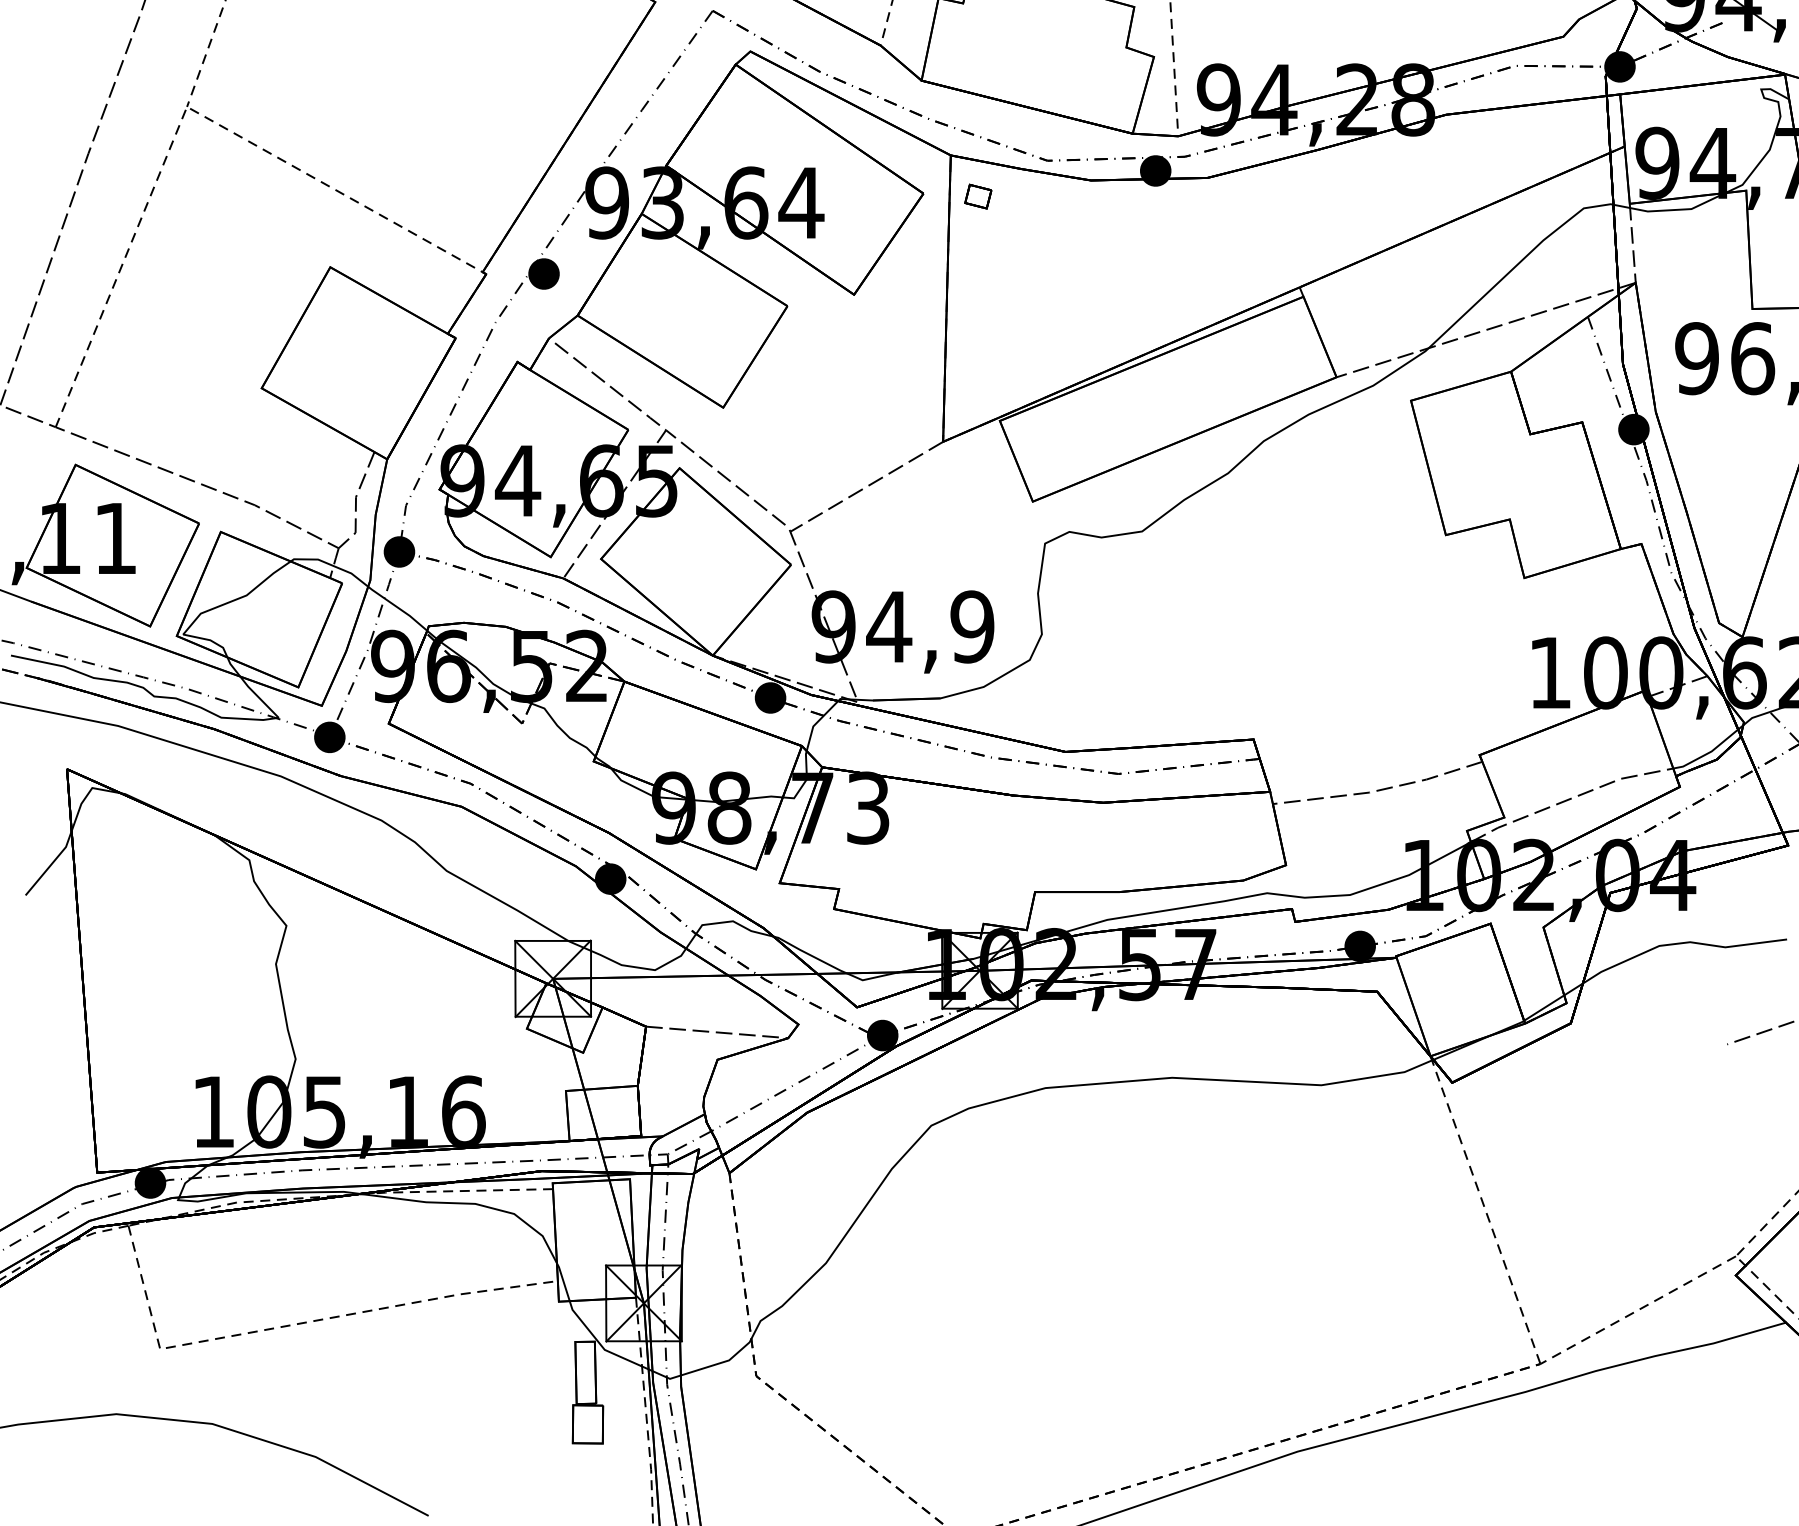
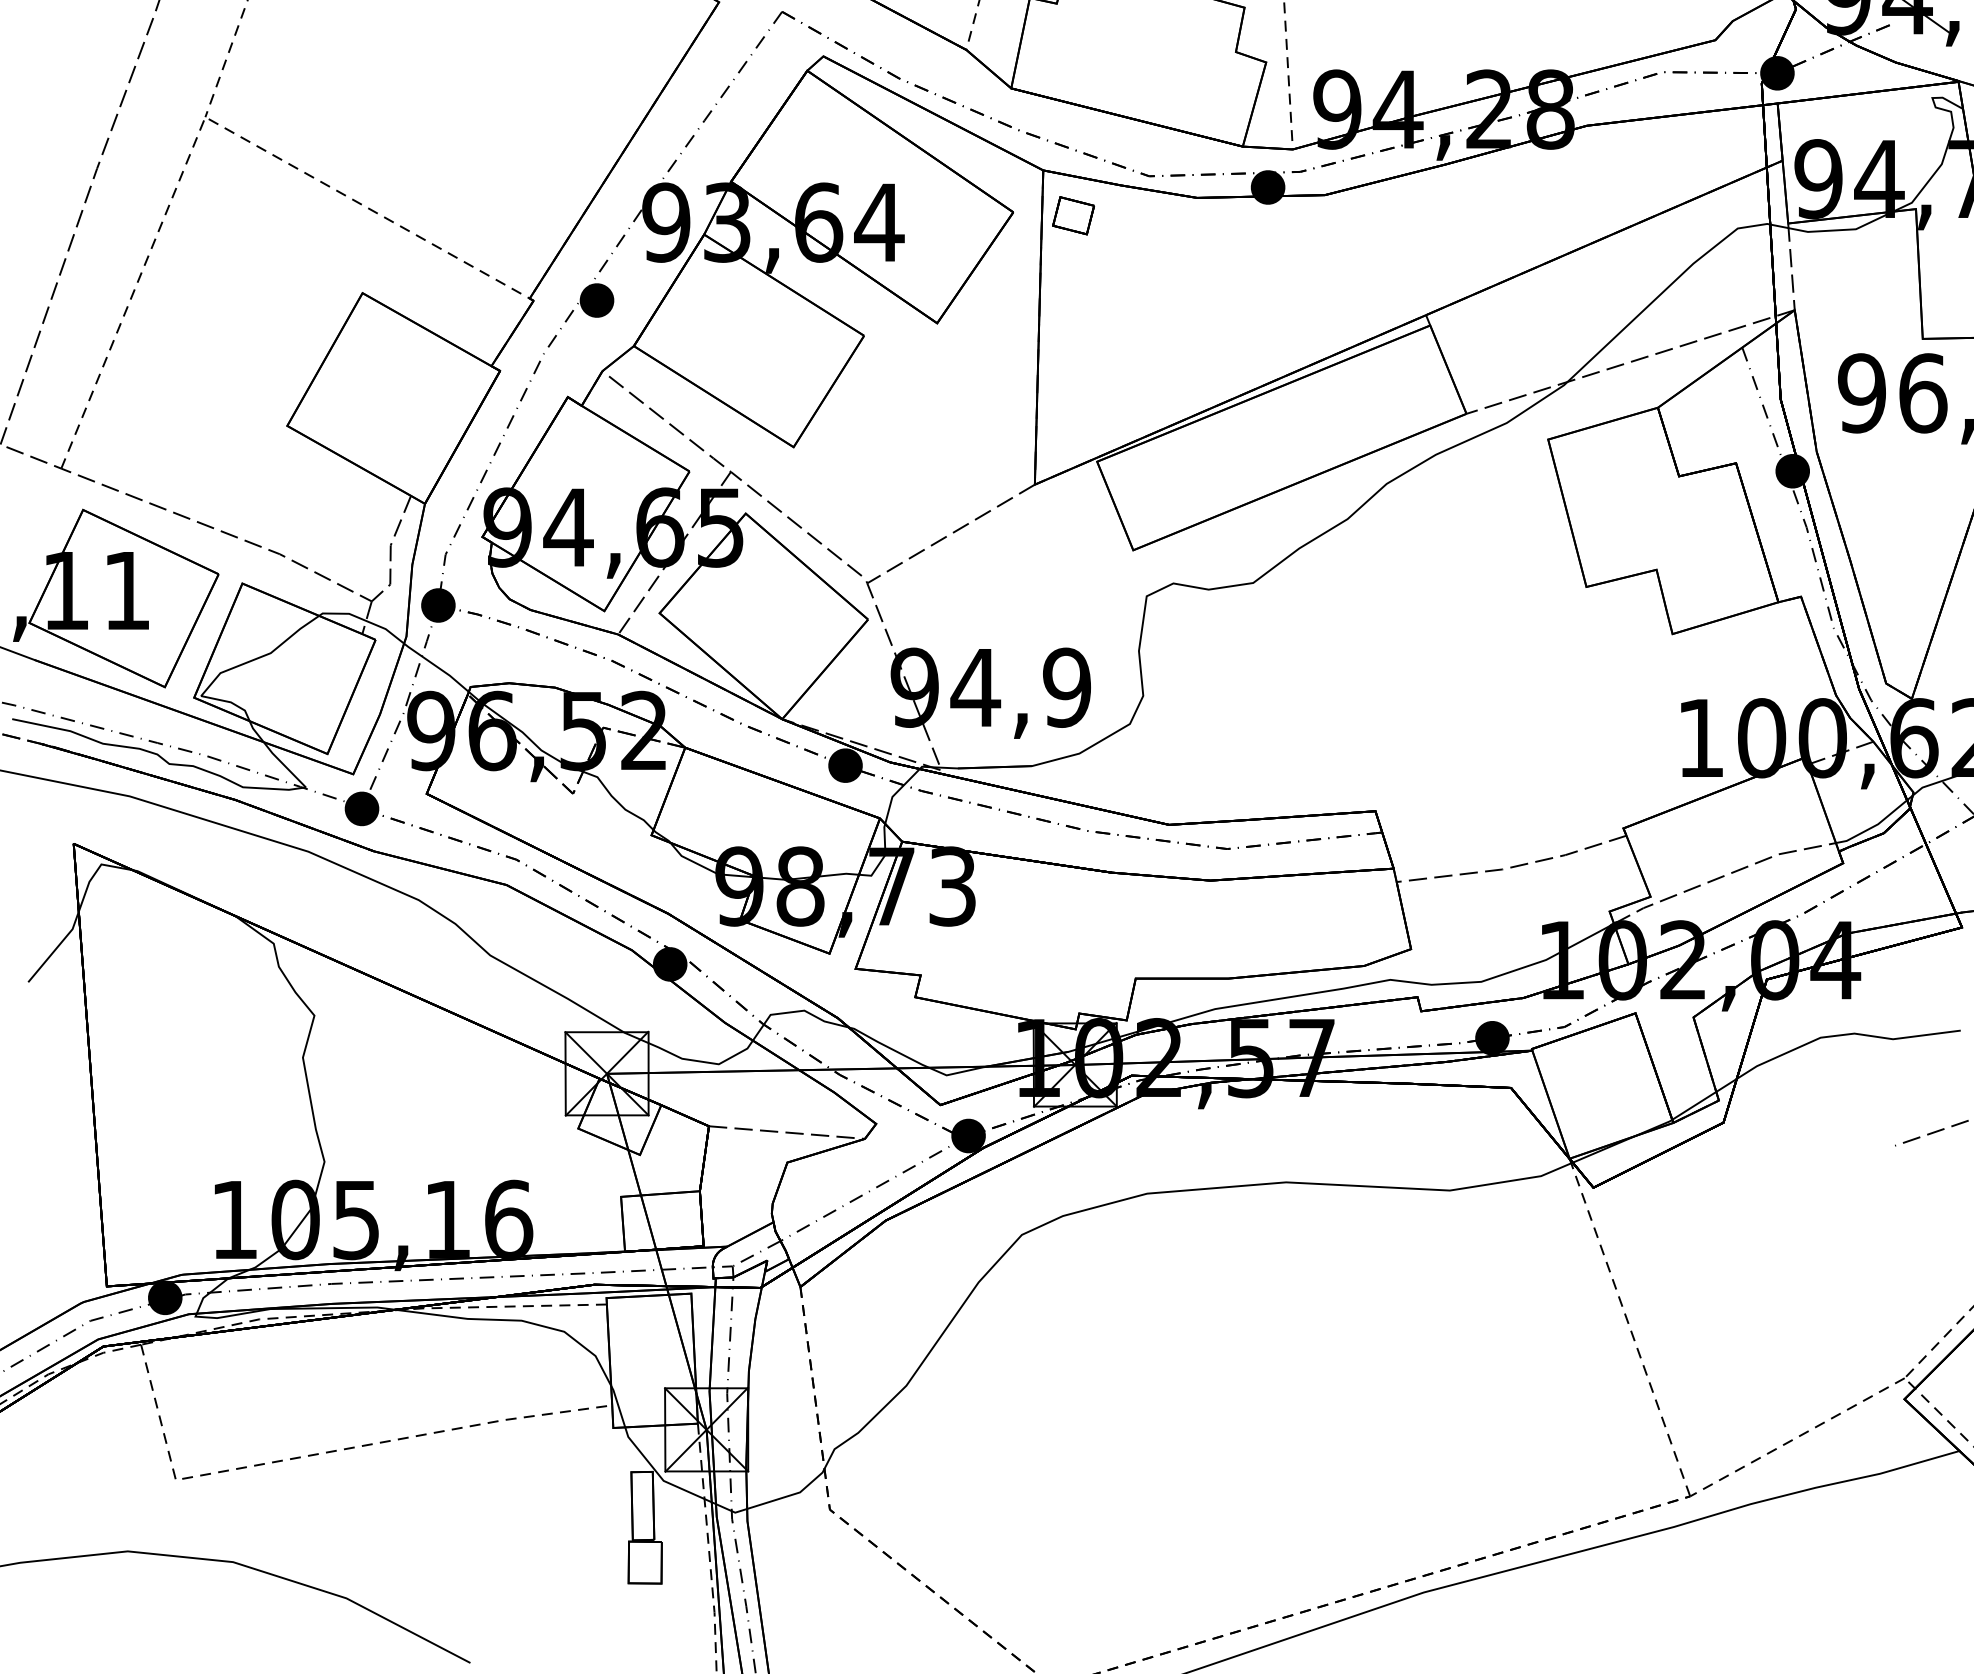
part: (977, 196) -> (1072, 215), size x1.43

